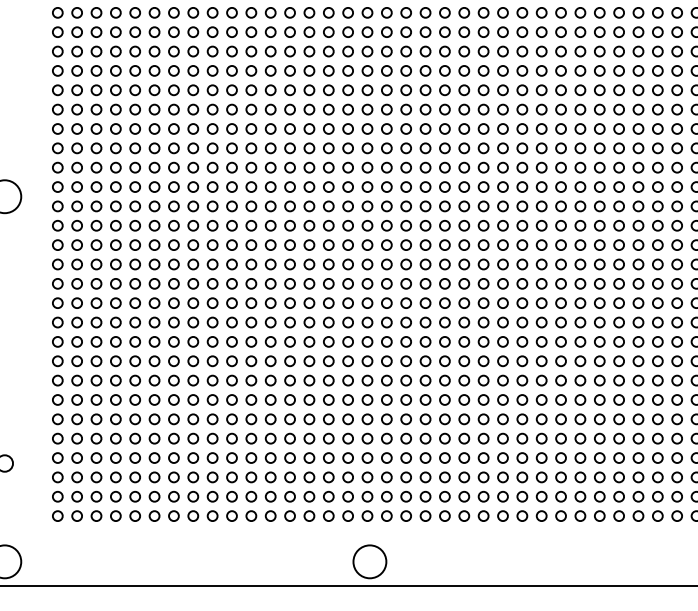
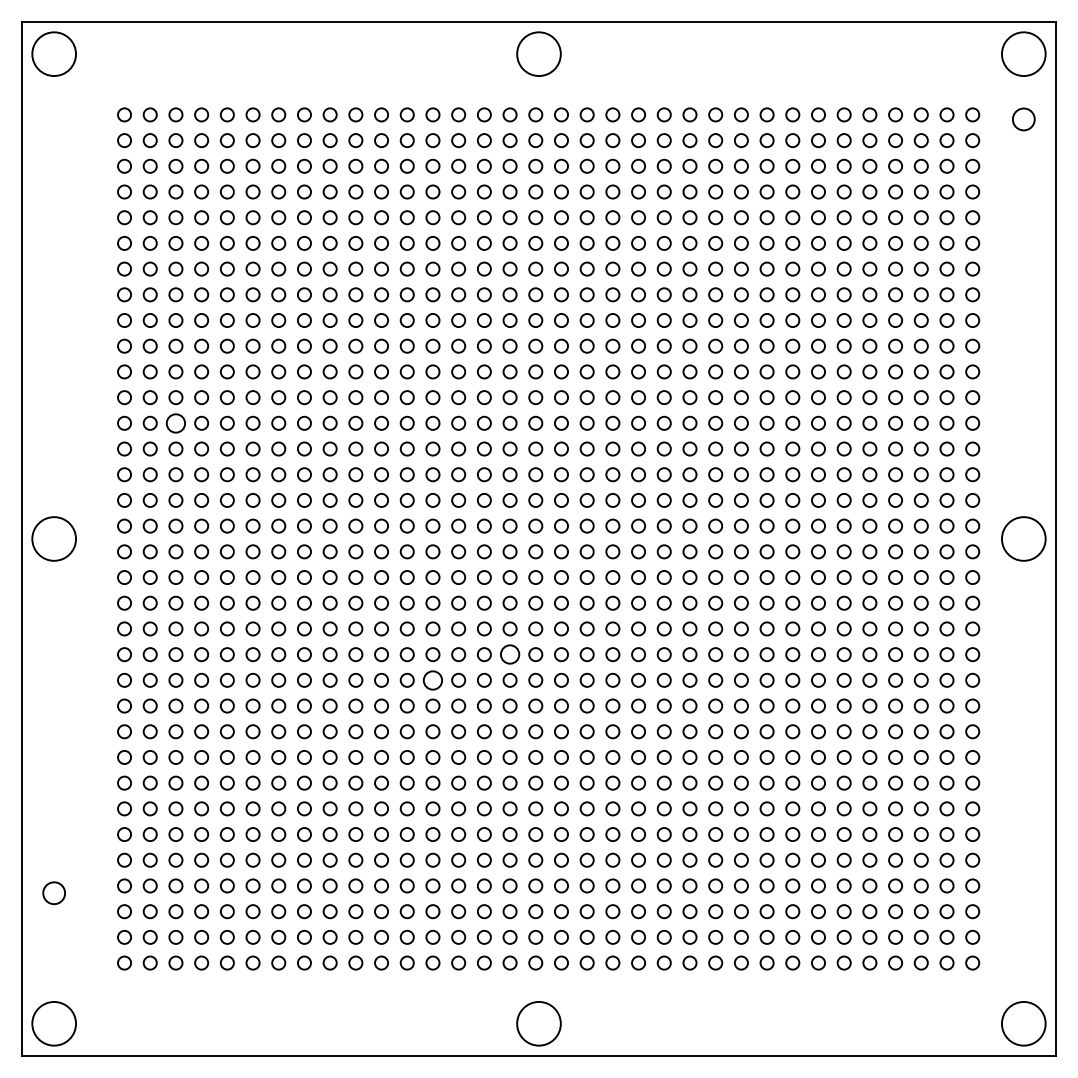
circle: (96, 109) -> (175, 422), size x1.4
circle: (347, 283) -> (509, 654), size x1.4
circle: (289, 302) -> (432, 679), size x1.4

